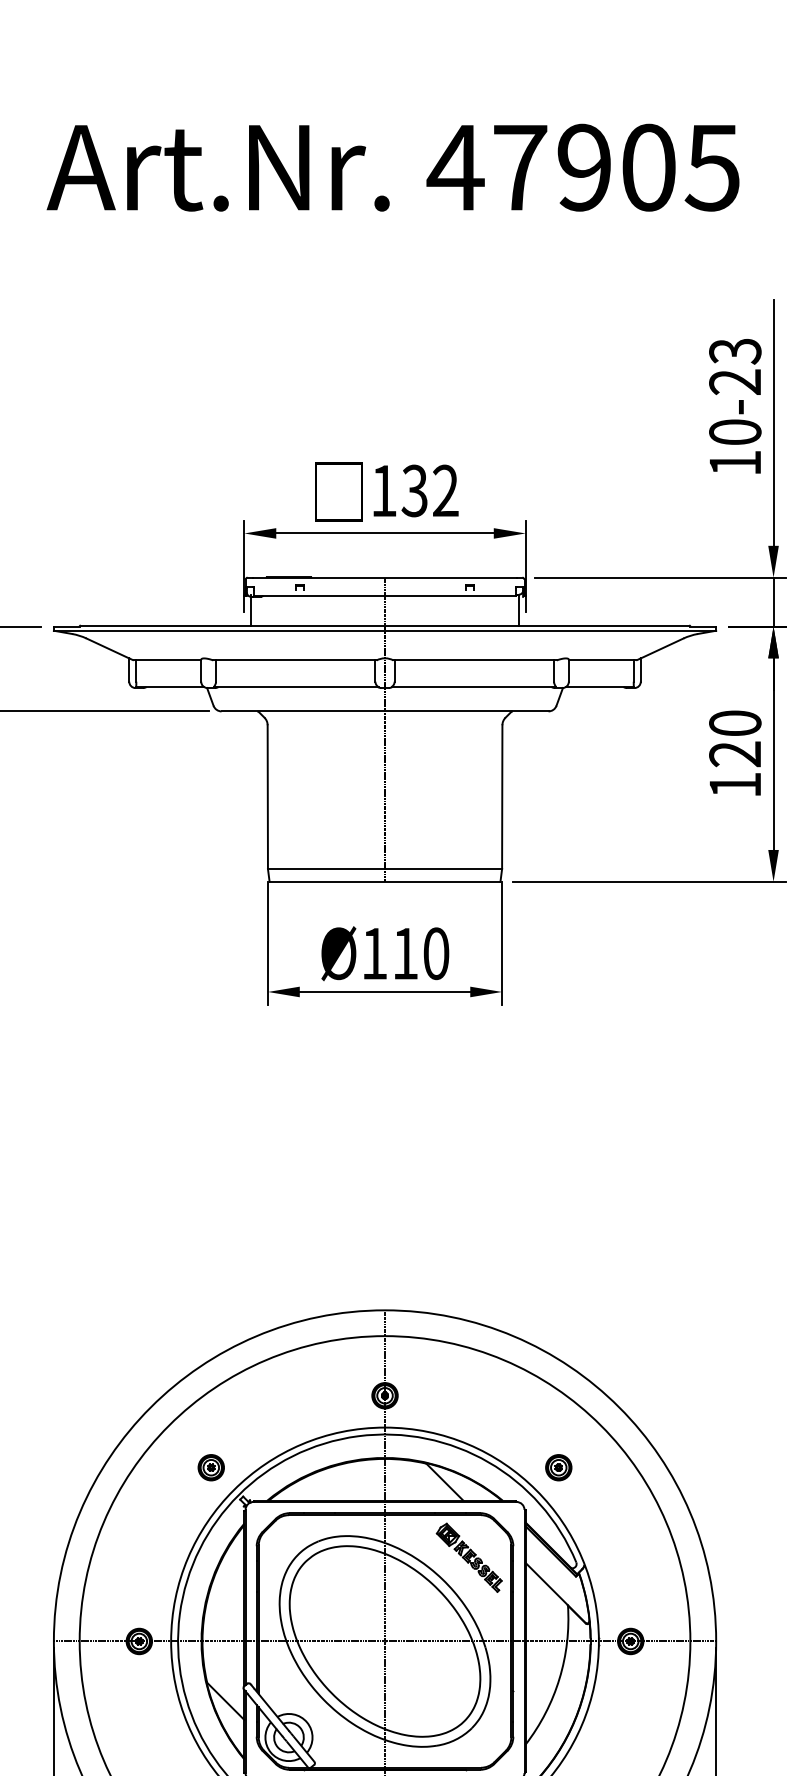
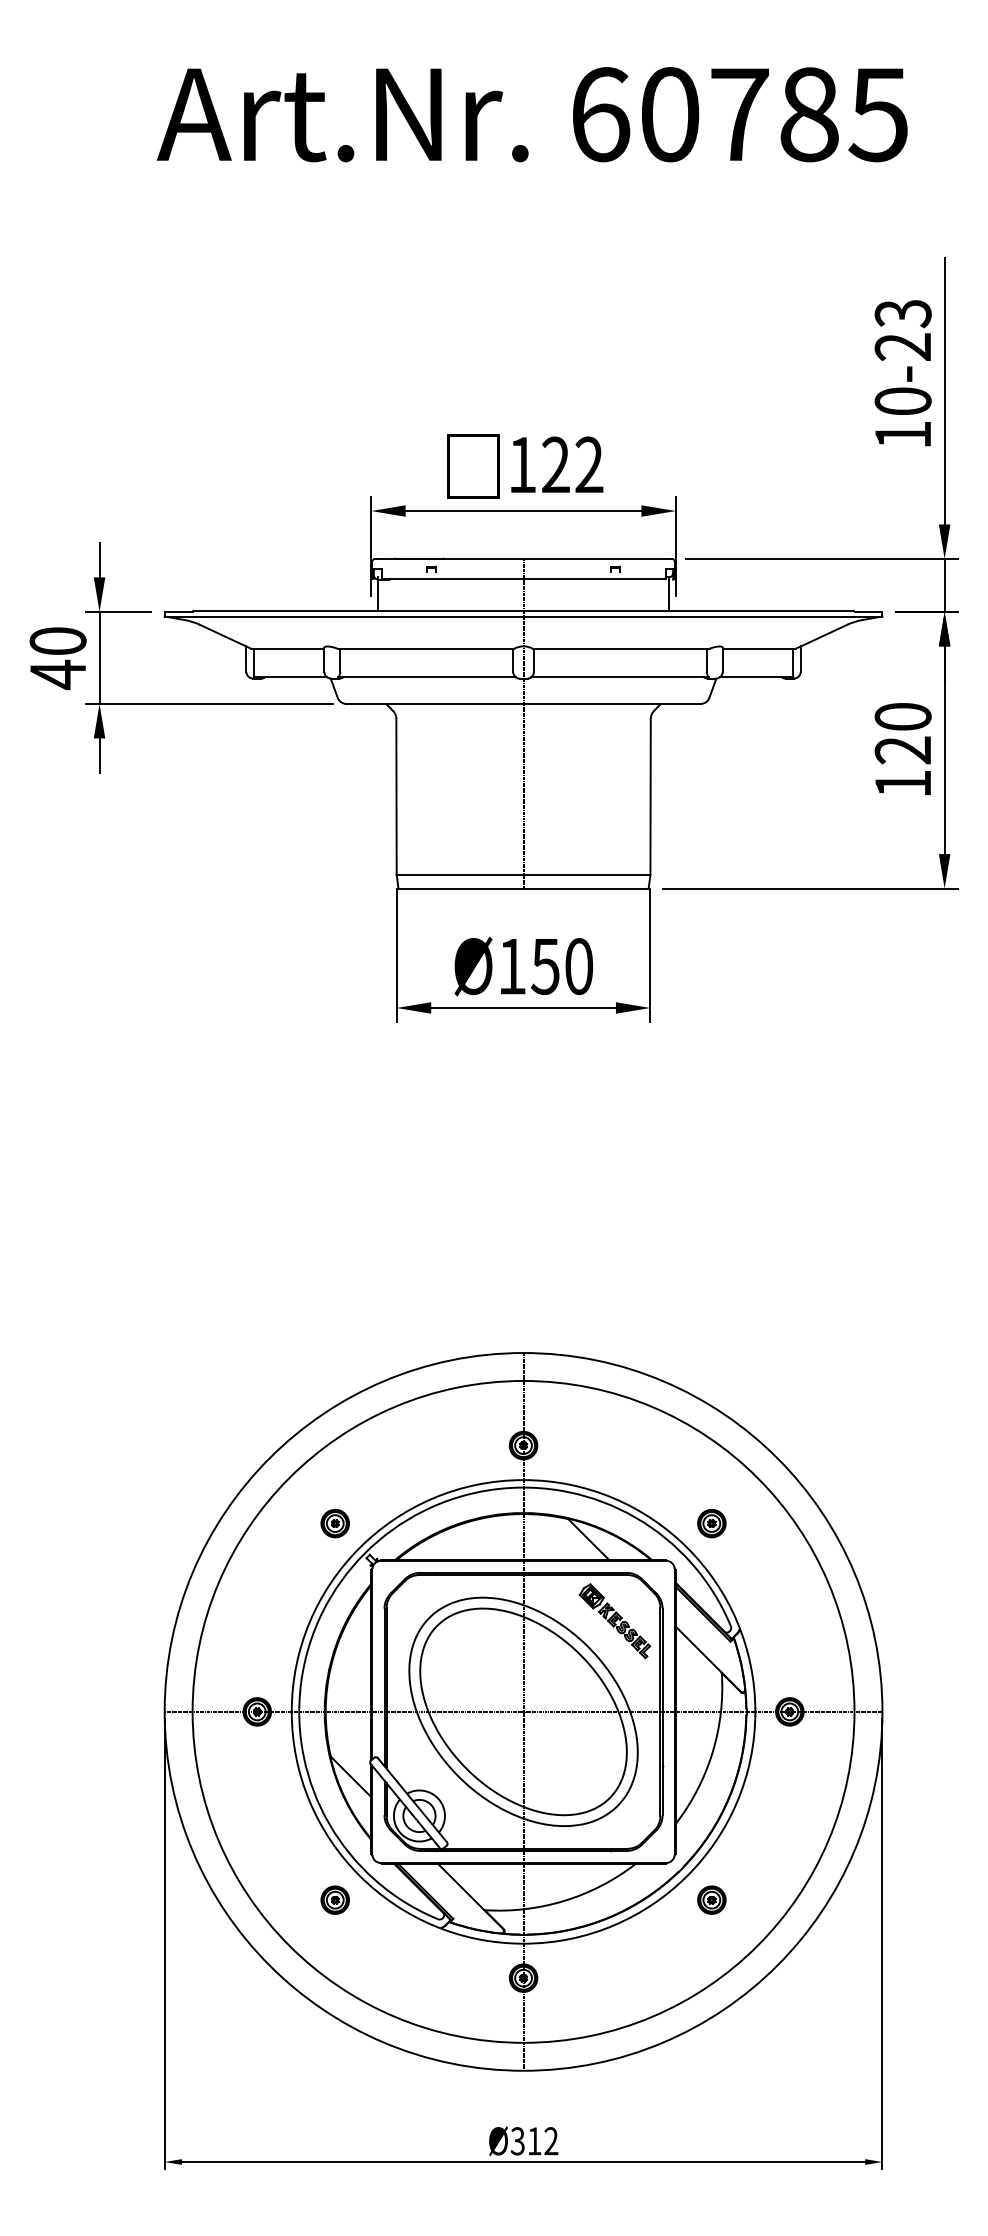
text: (551, 167) -> (703, 114), 47905 -> 60785
text: (414, 490) -> (555, 464), 132 -> 122
text: (405, 954) -> (545, 967), Ø110 -> Ø150

